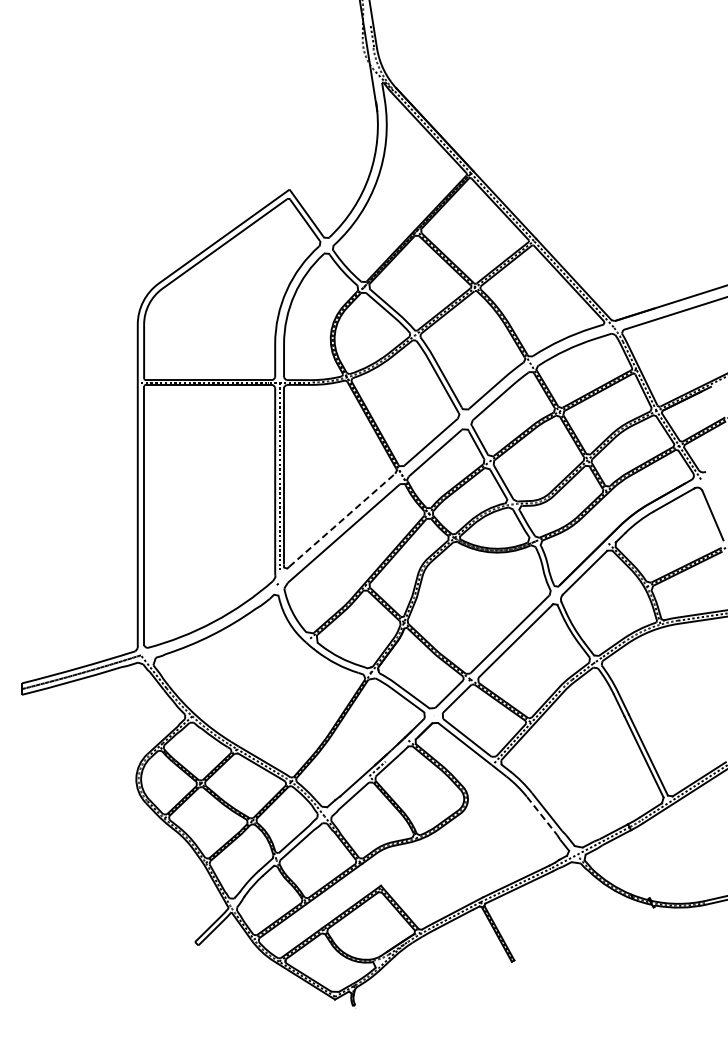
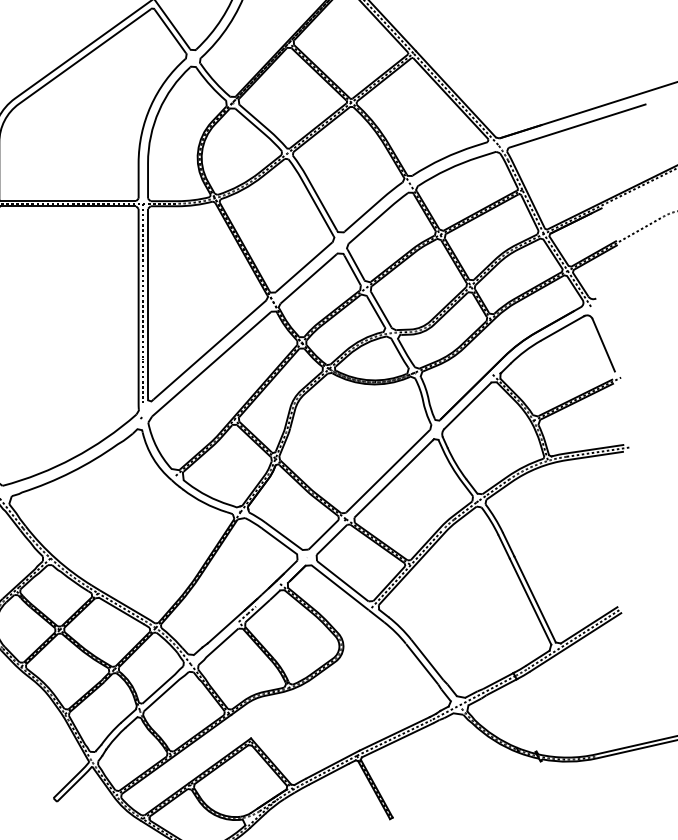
line: (342, 520) -> (210, 350), dashed -> solid
line: (542, 816) -> (422, 664), dashed -> solid

